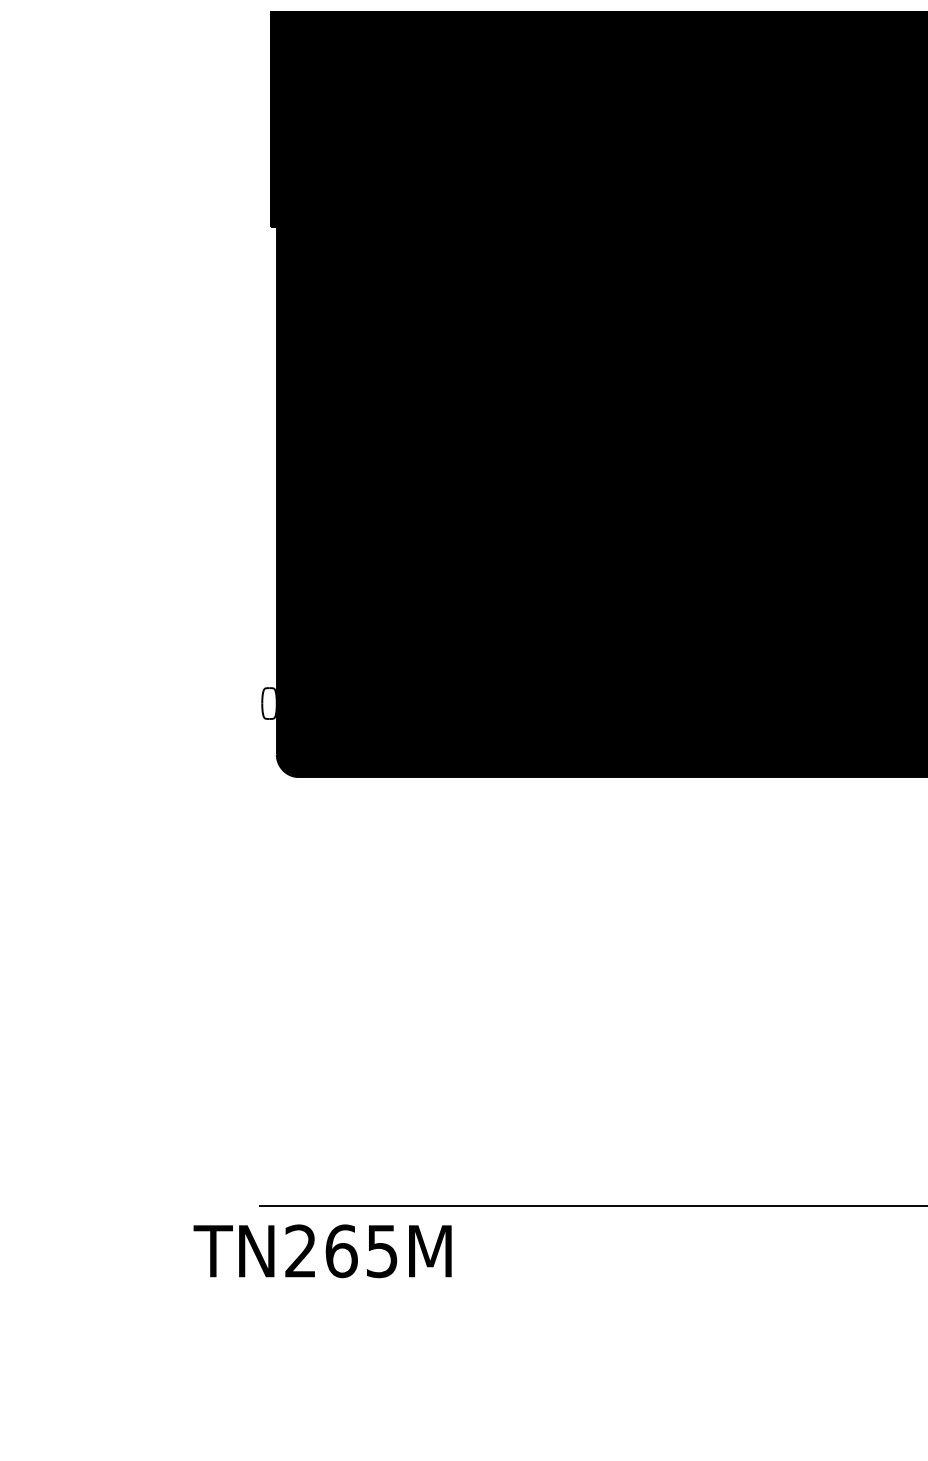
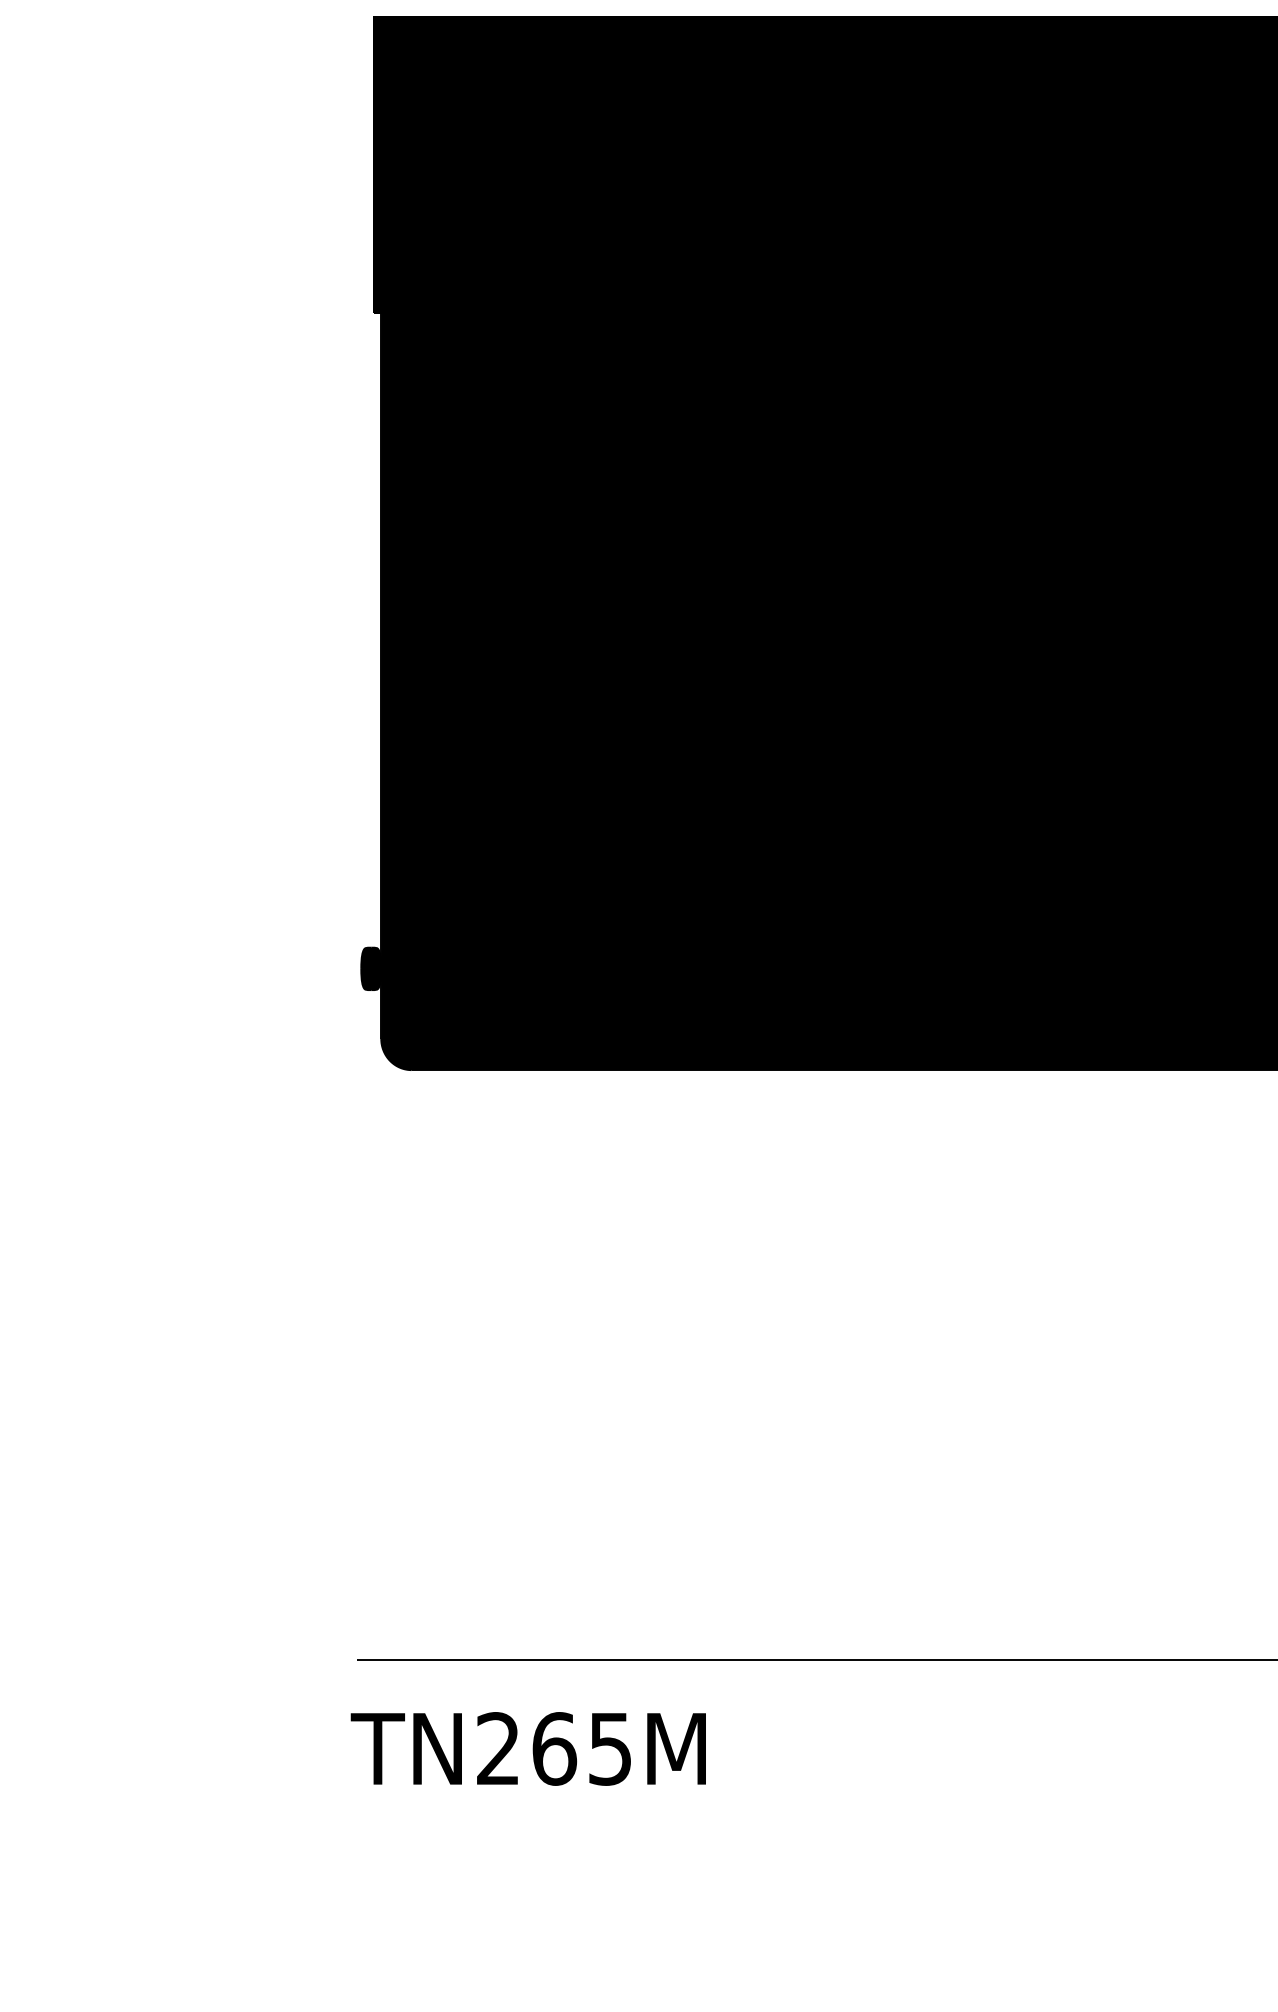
fill: (269, 703) -> (371, 968), added
text: (321, 1250) -> (527, 1748), moved

